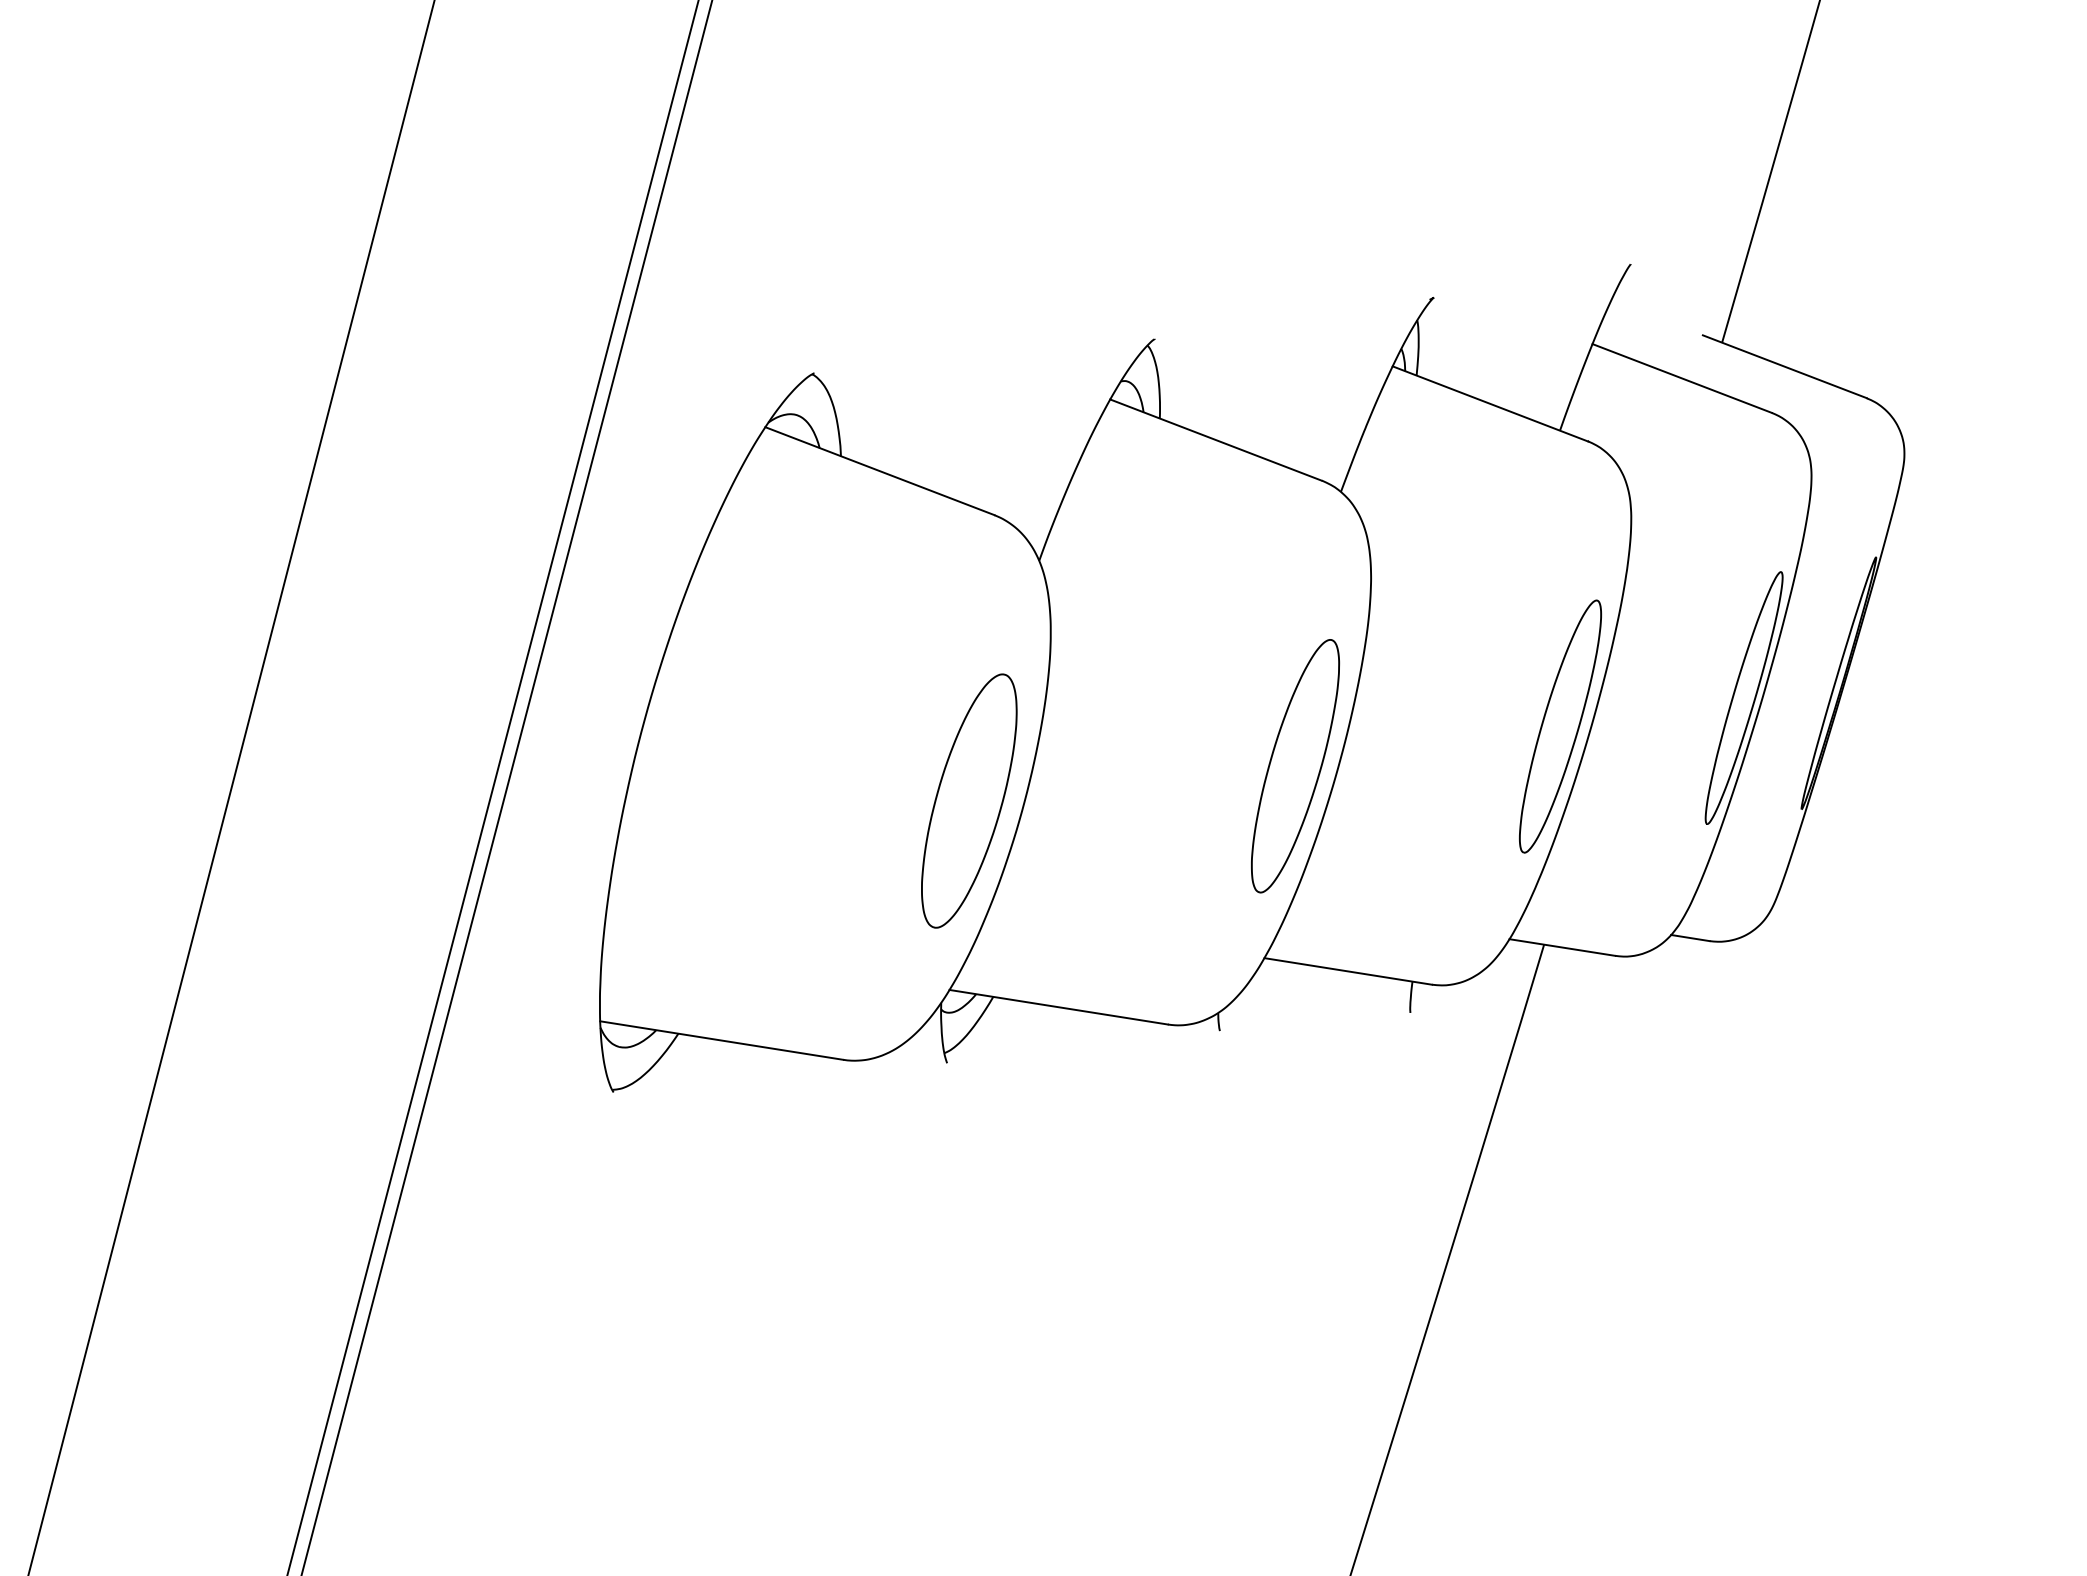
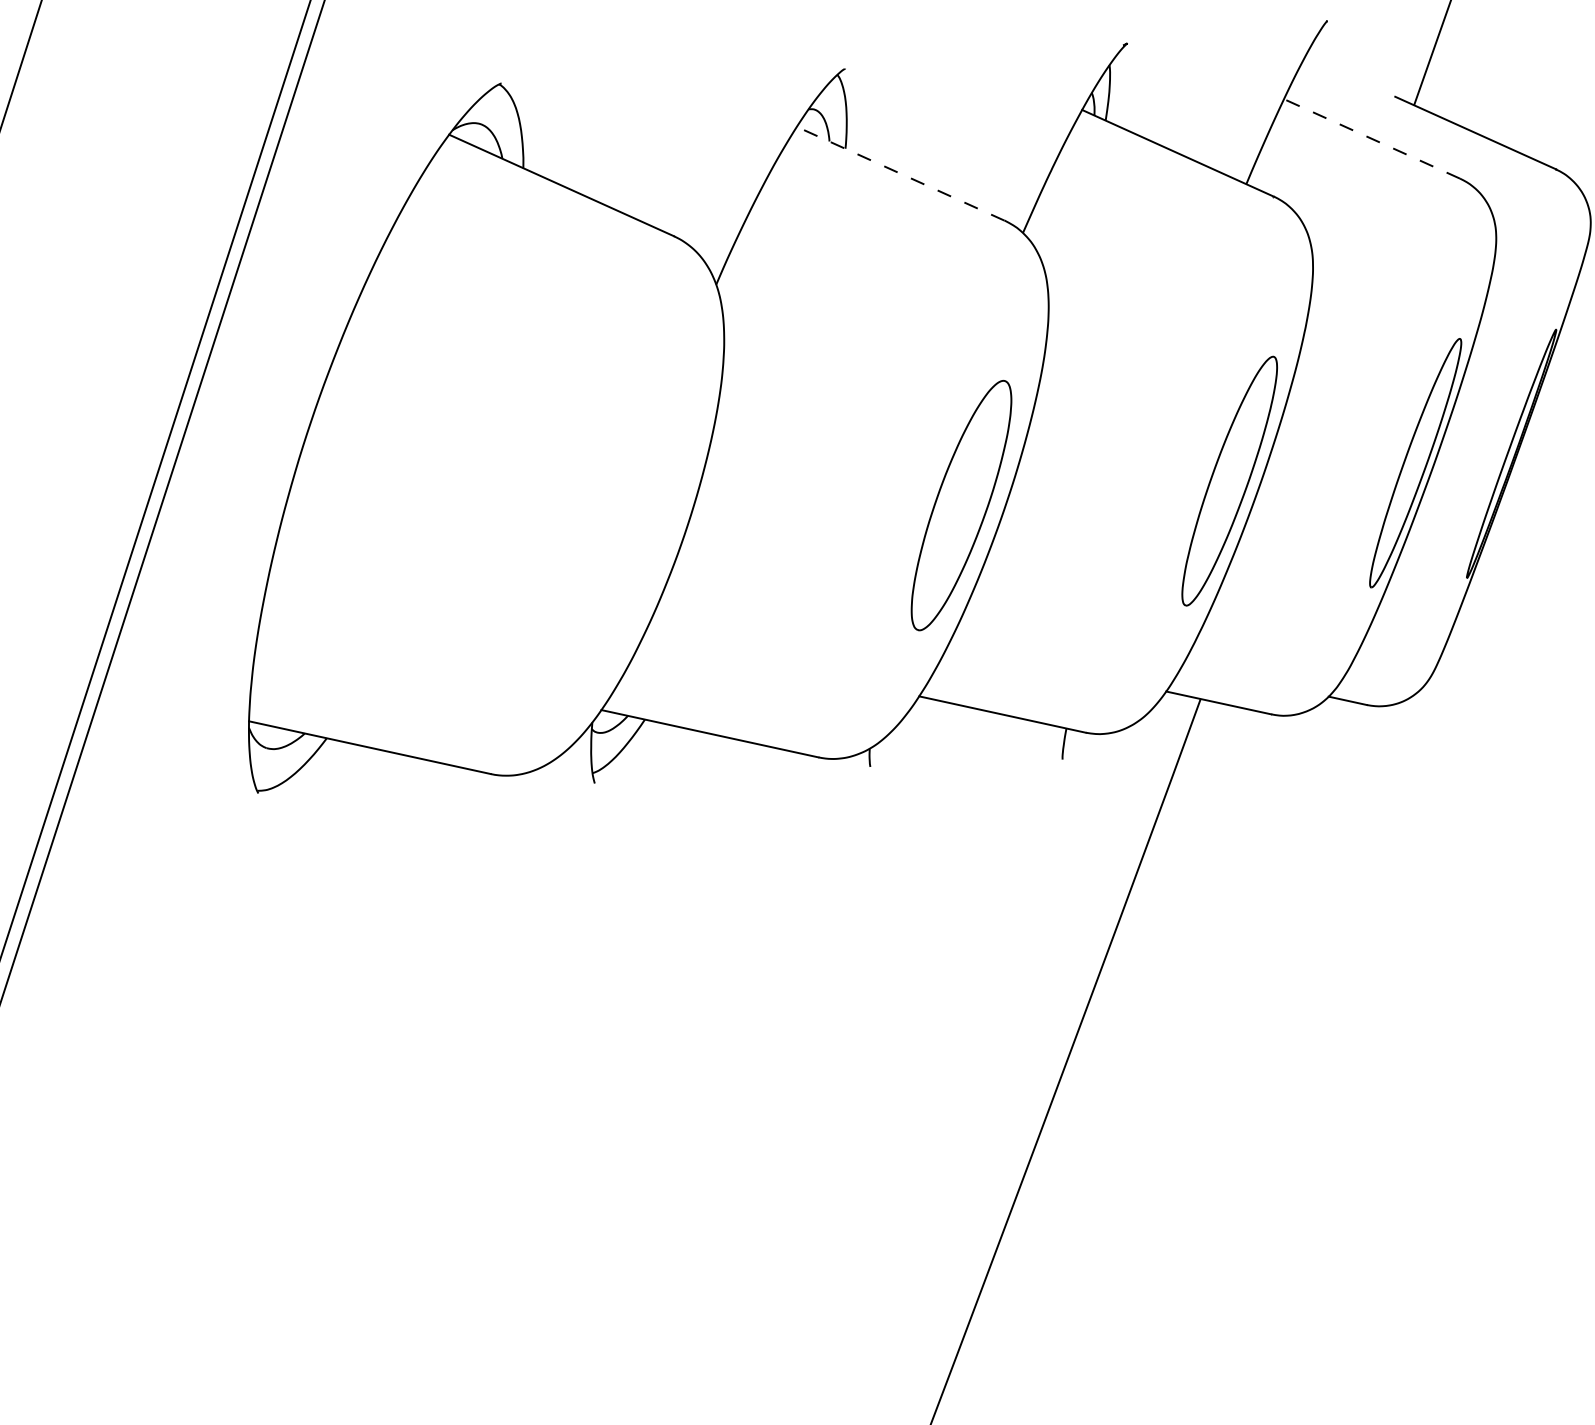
line: (1681, 378) -> (1371, 138), solid -> dashed
line: (1215, 439) -> (900, 173), solid -> dashed
part: (969, 800) -> (632, 521), removed

